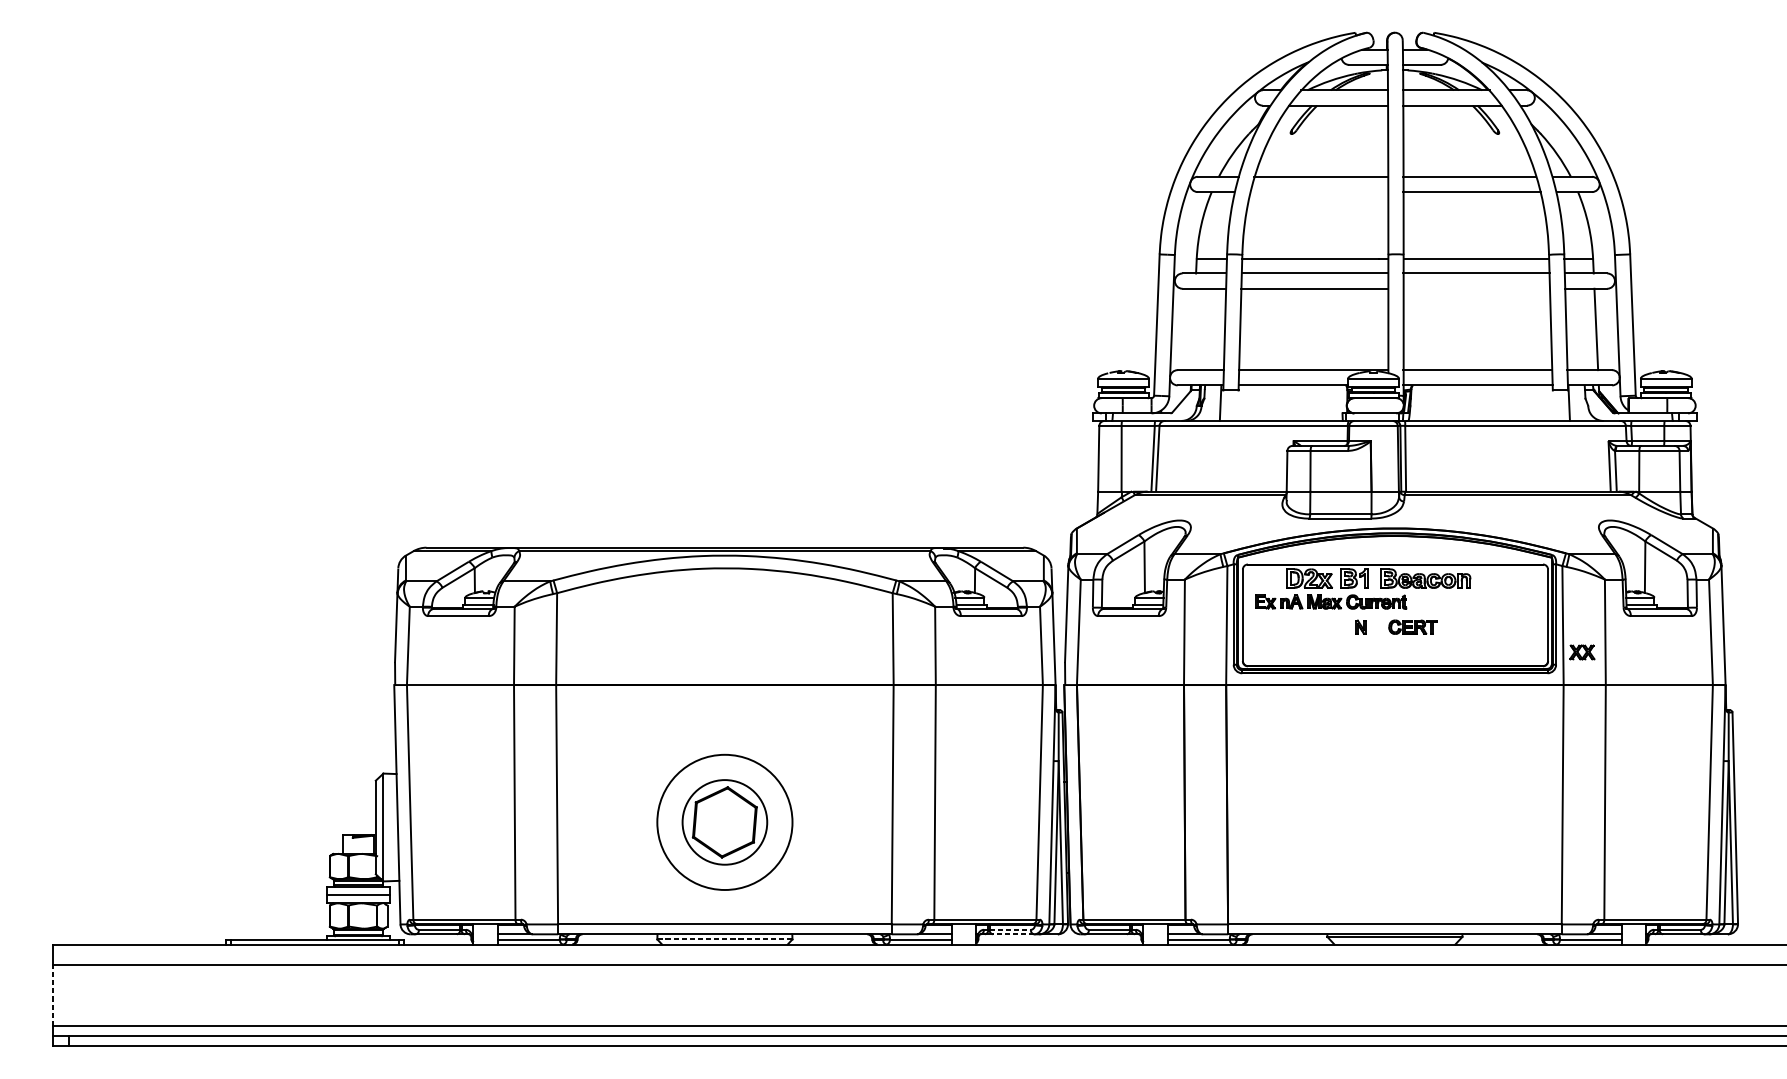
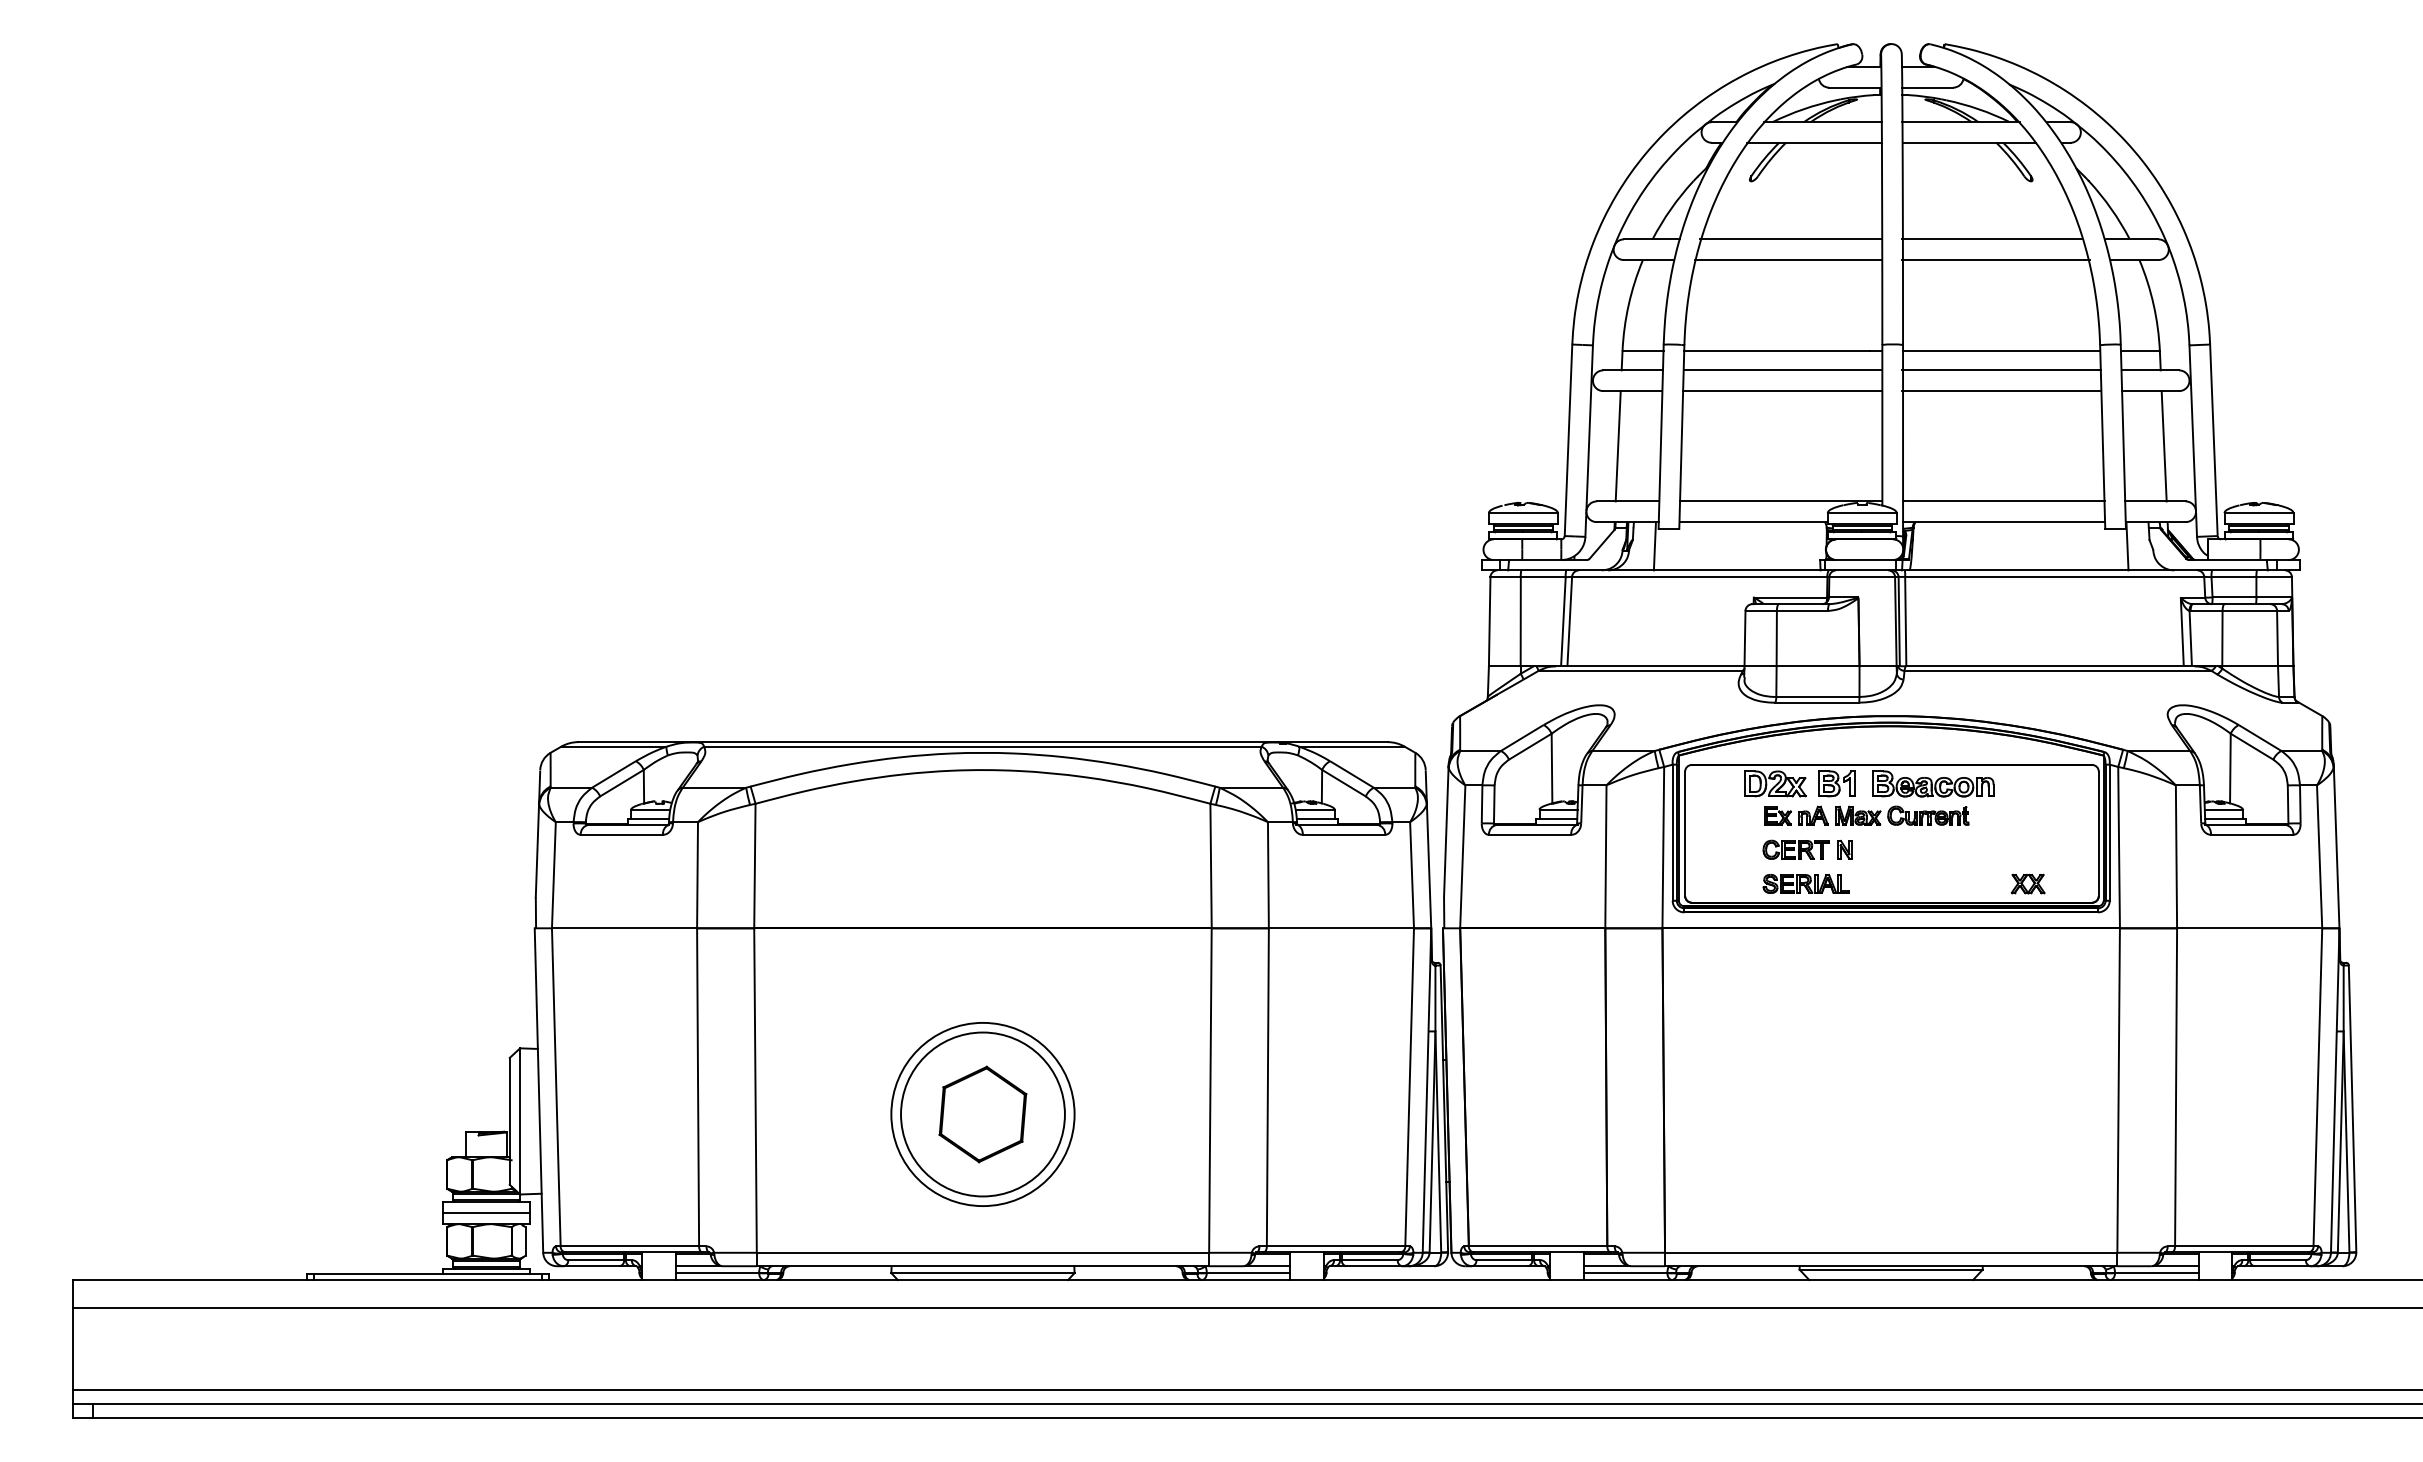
line: (1319, 192) -> (1788, 260), added
line: (1476, 289) -> (2001, 391), added
line: (1193, 329) -> (1617, 446), added
part: (1330, 601) -> (1866, 815), moved
part: (1412, 626) -> (1795, 849), moved
part: (1331, 651) -> (1805, 883), added
part: (1581, 651) -> (2027, 883), moved
circle: (724, 822) -> (982, 1114), size x1.43
line: (1010, 930) -> (1369, 1260), dashed -> solid
line: (1013, 934) -> (1374, 1266), dashed -> solid
line: (724, 939) -> (982, 1273), dashed -> solid
line: (53, 995) -> (72, 1348), dashed -> solid

